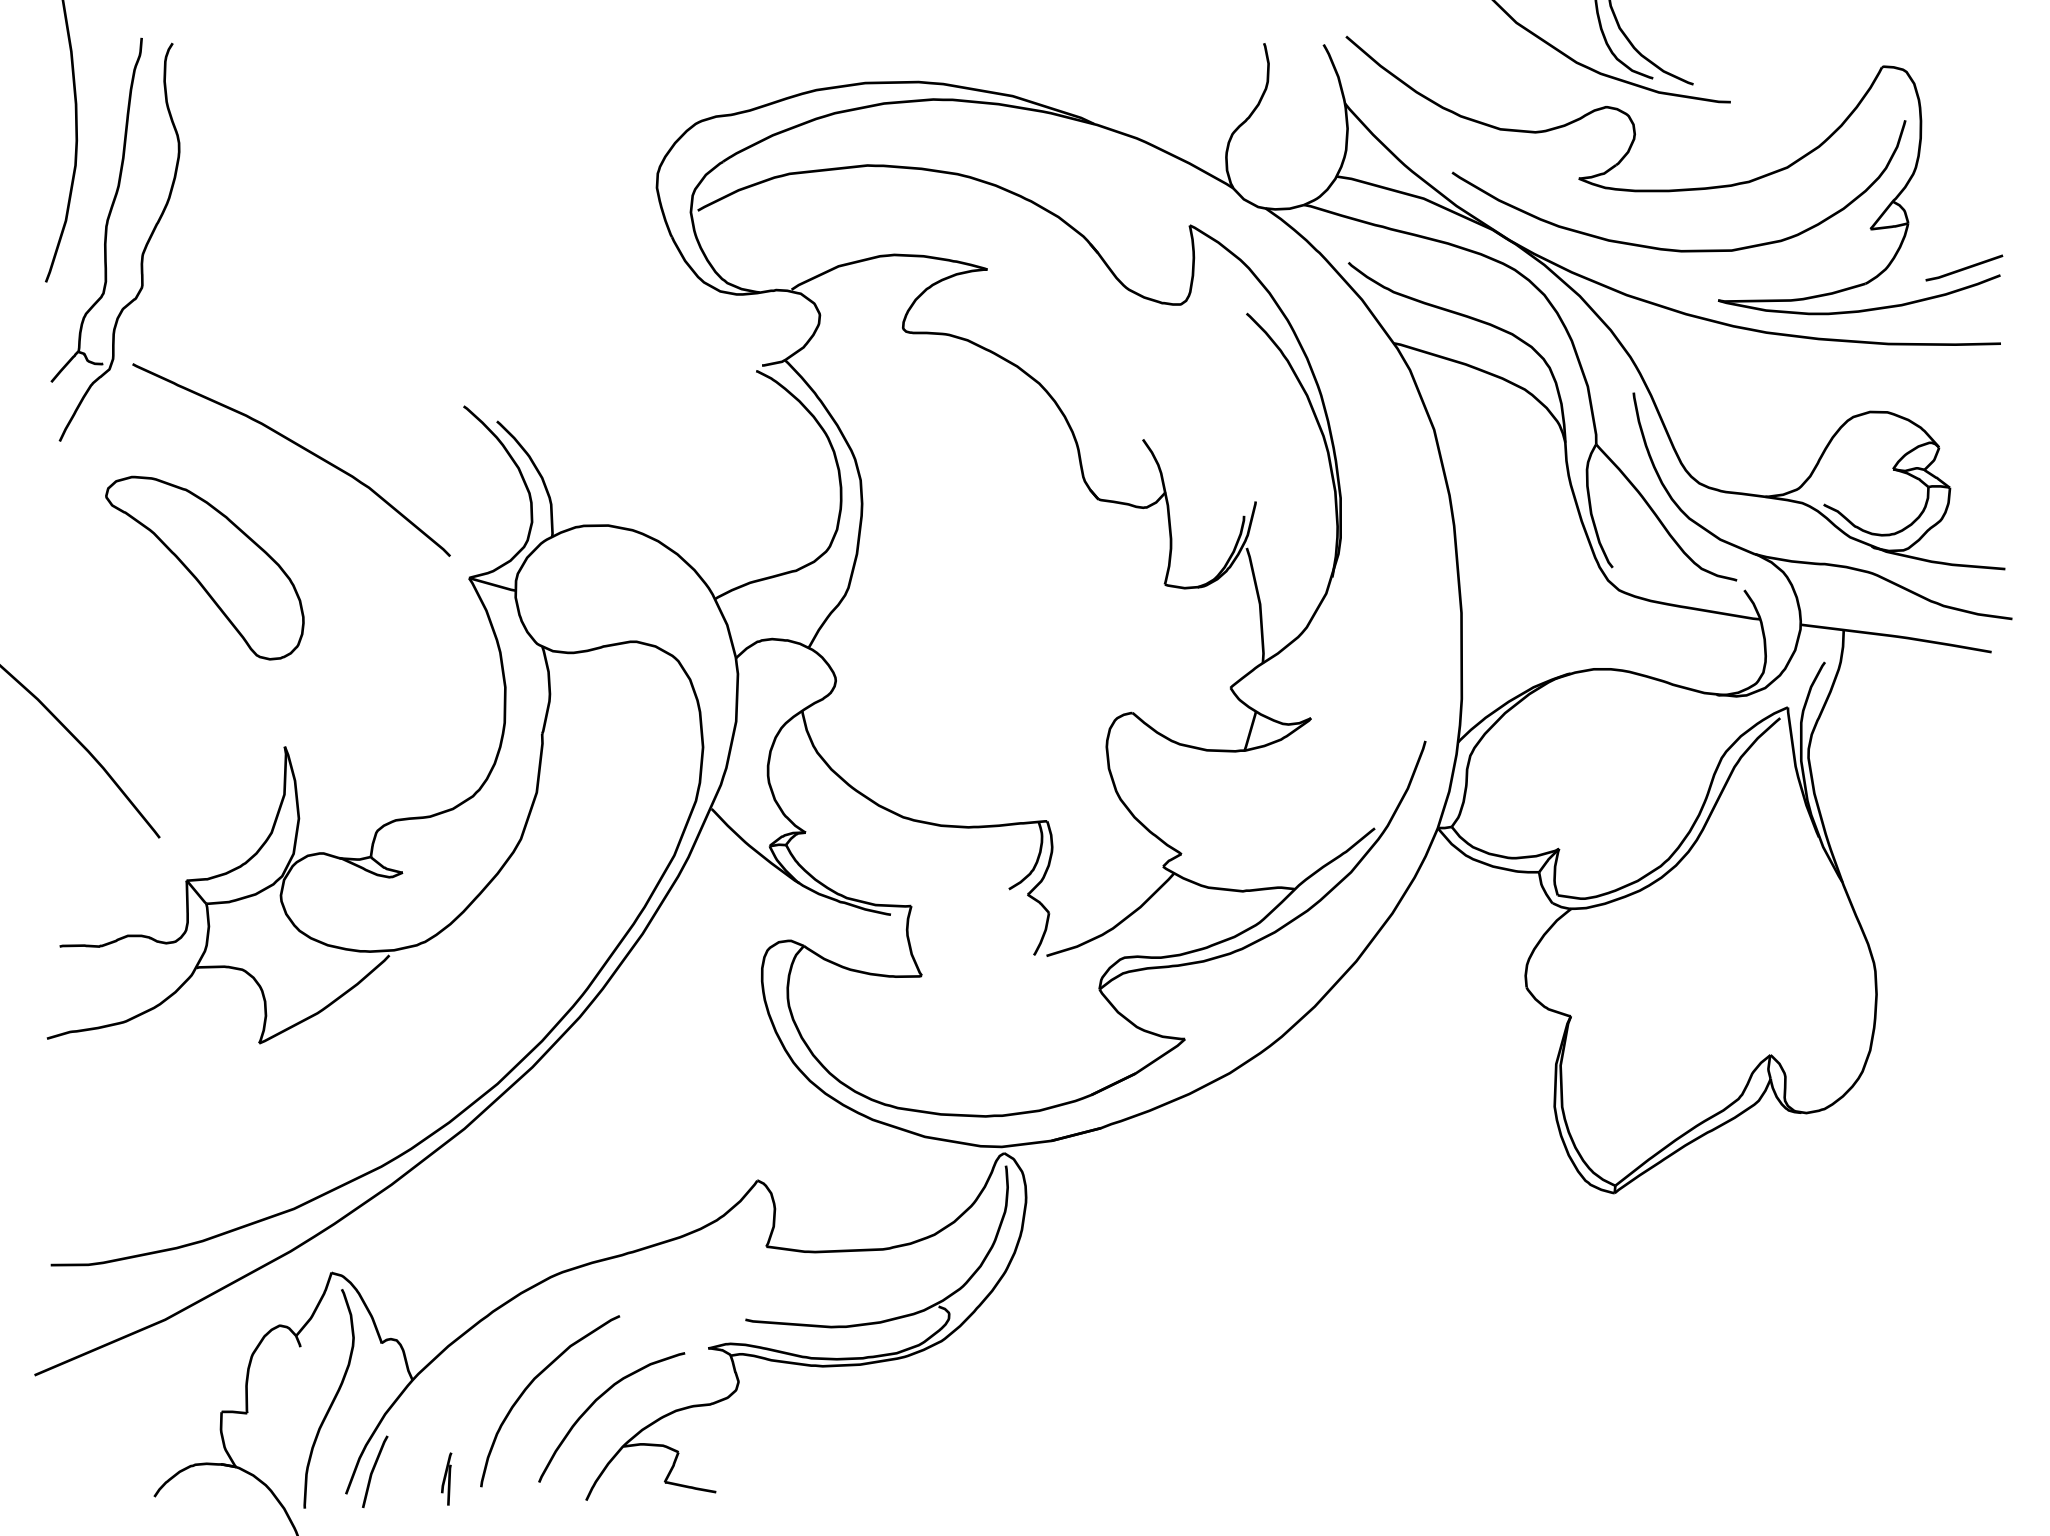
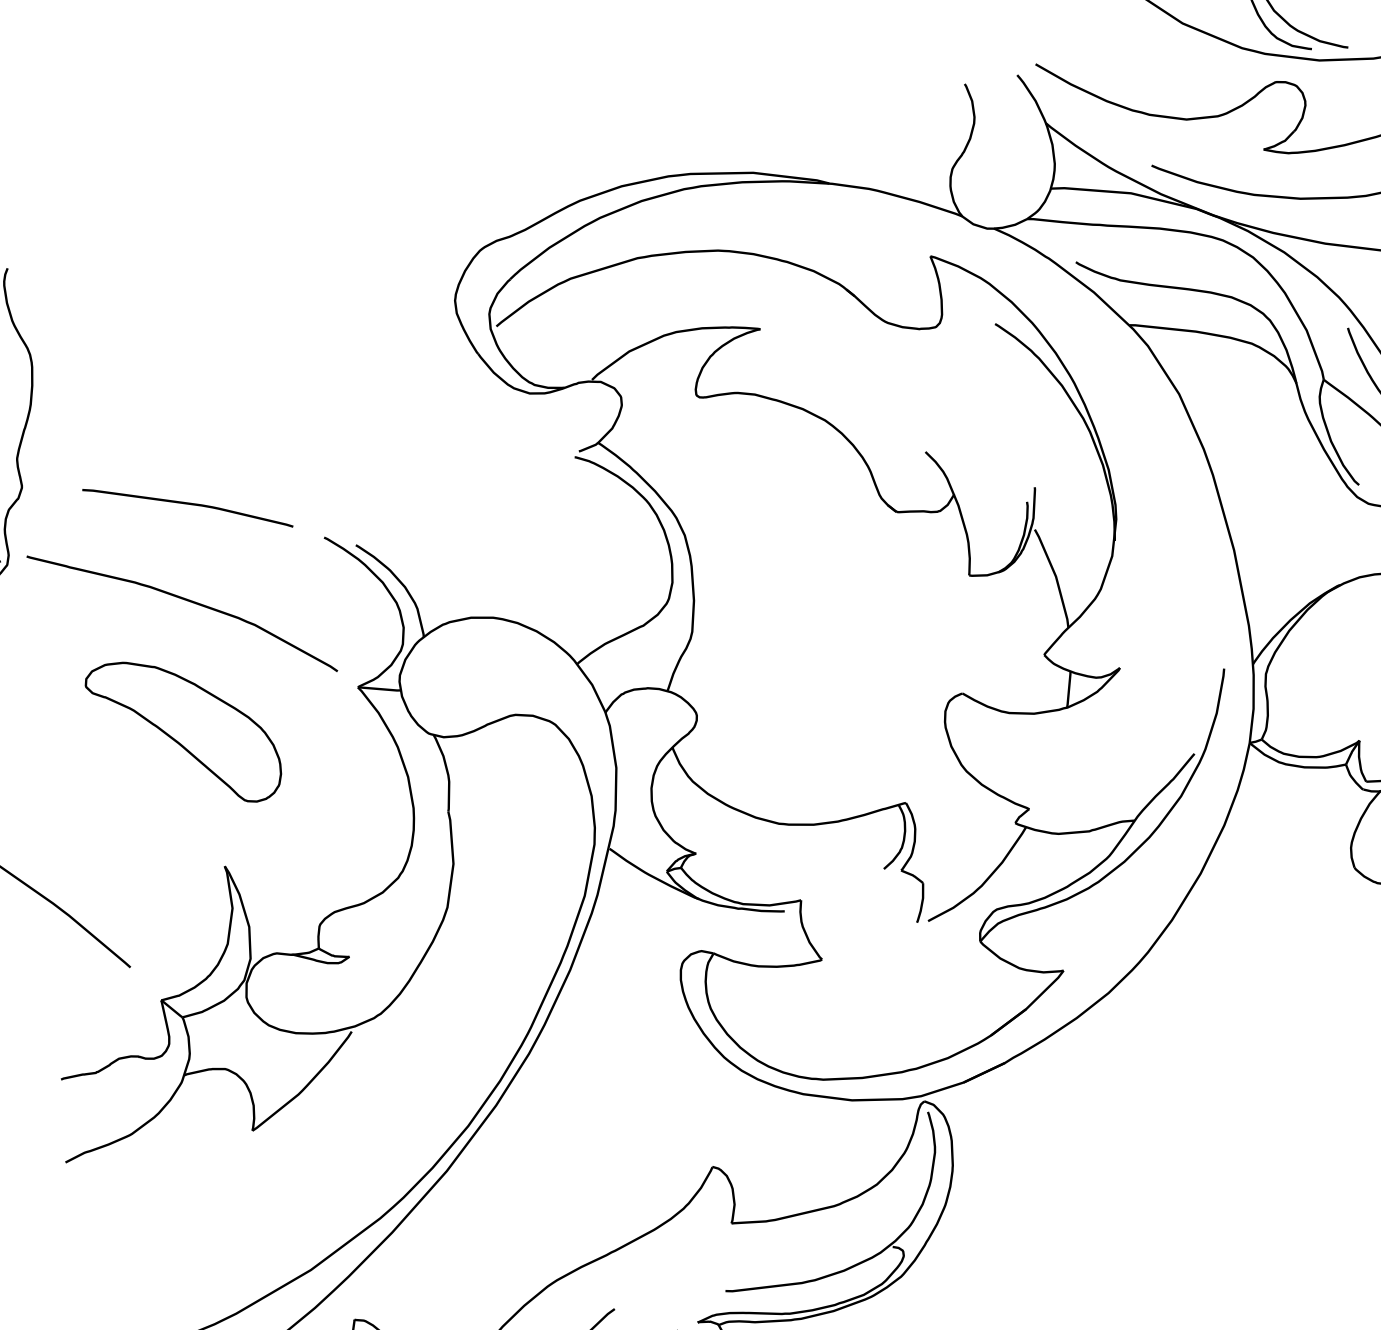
curve: (320, 341) -> (187, 504), added
part: (204, 567) -> (184, 732), moved

